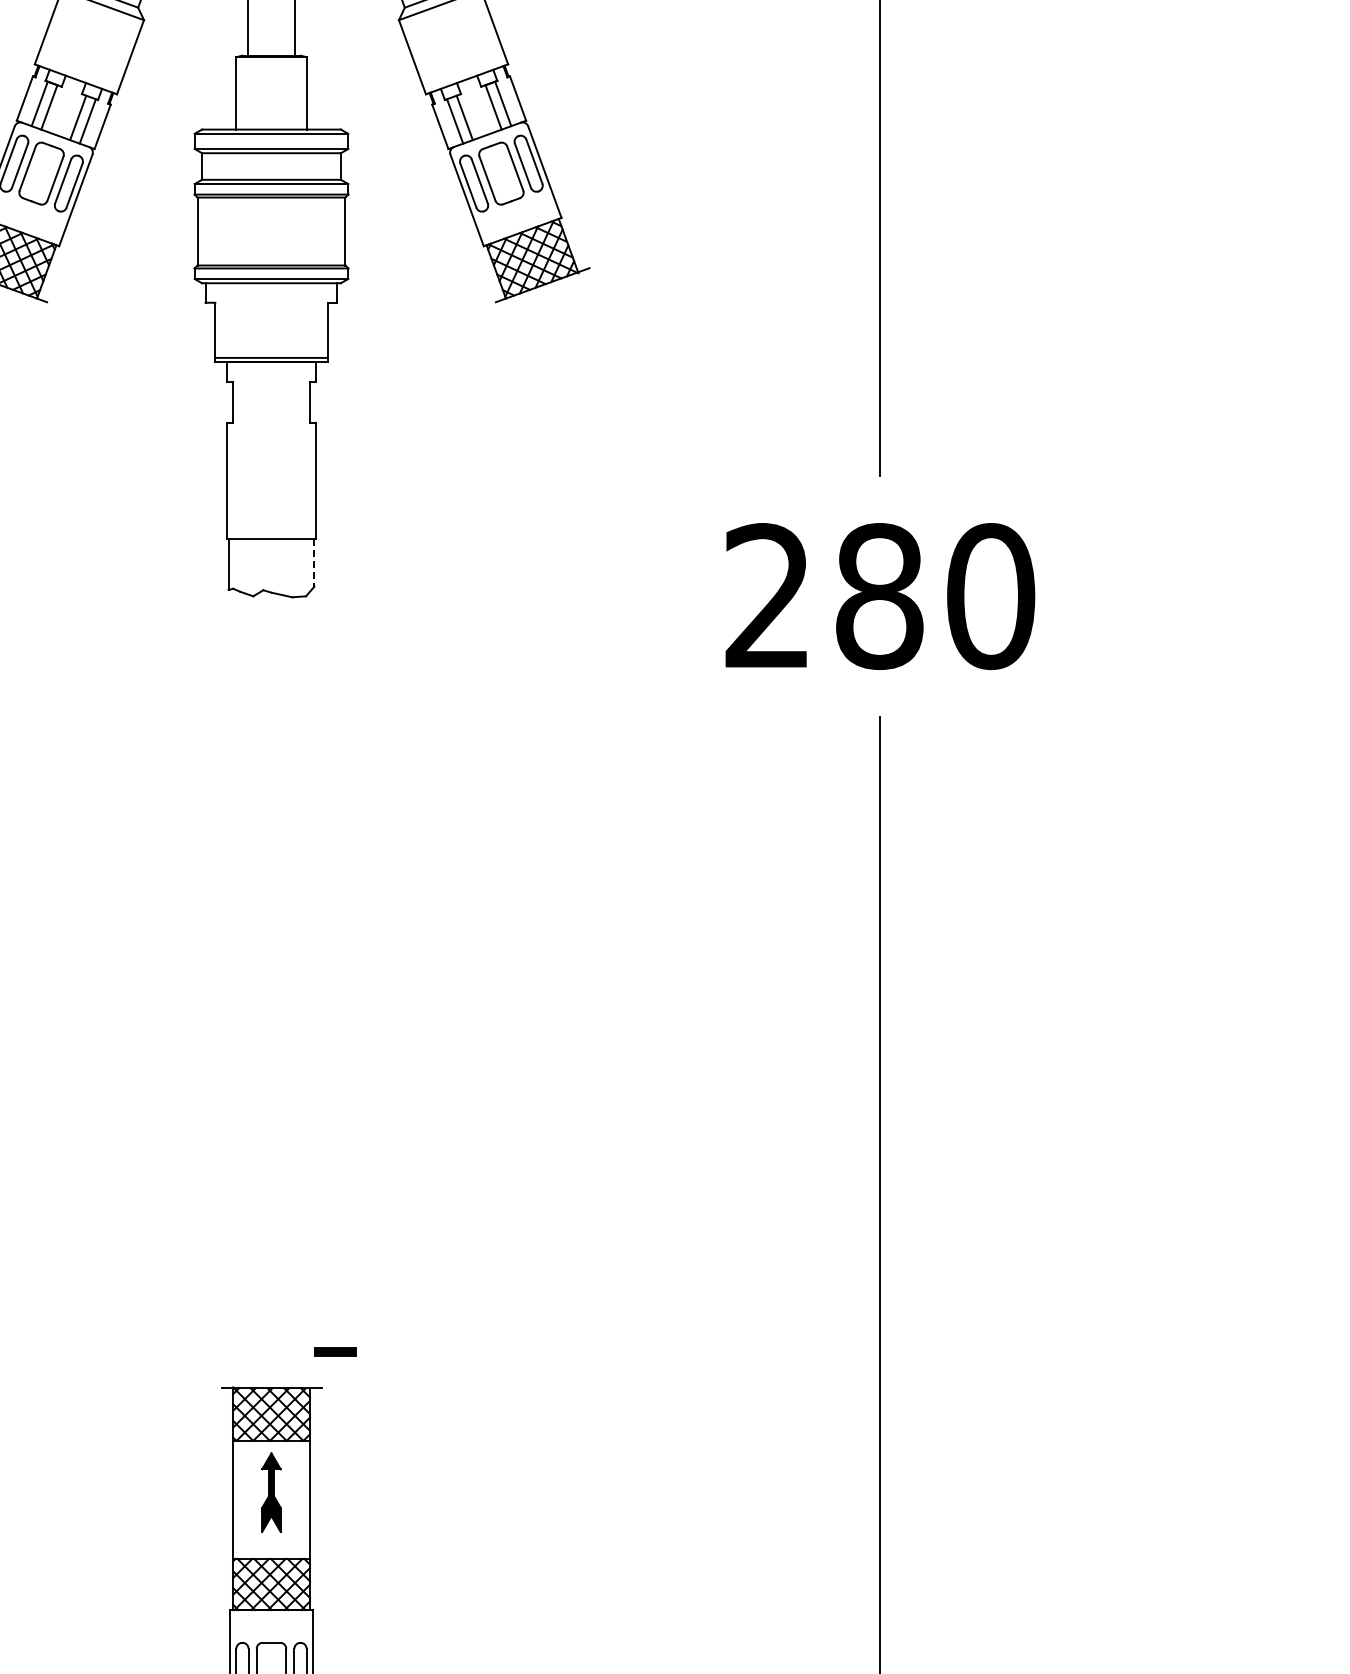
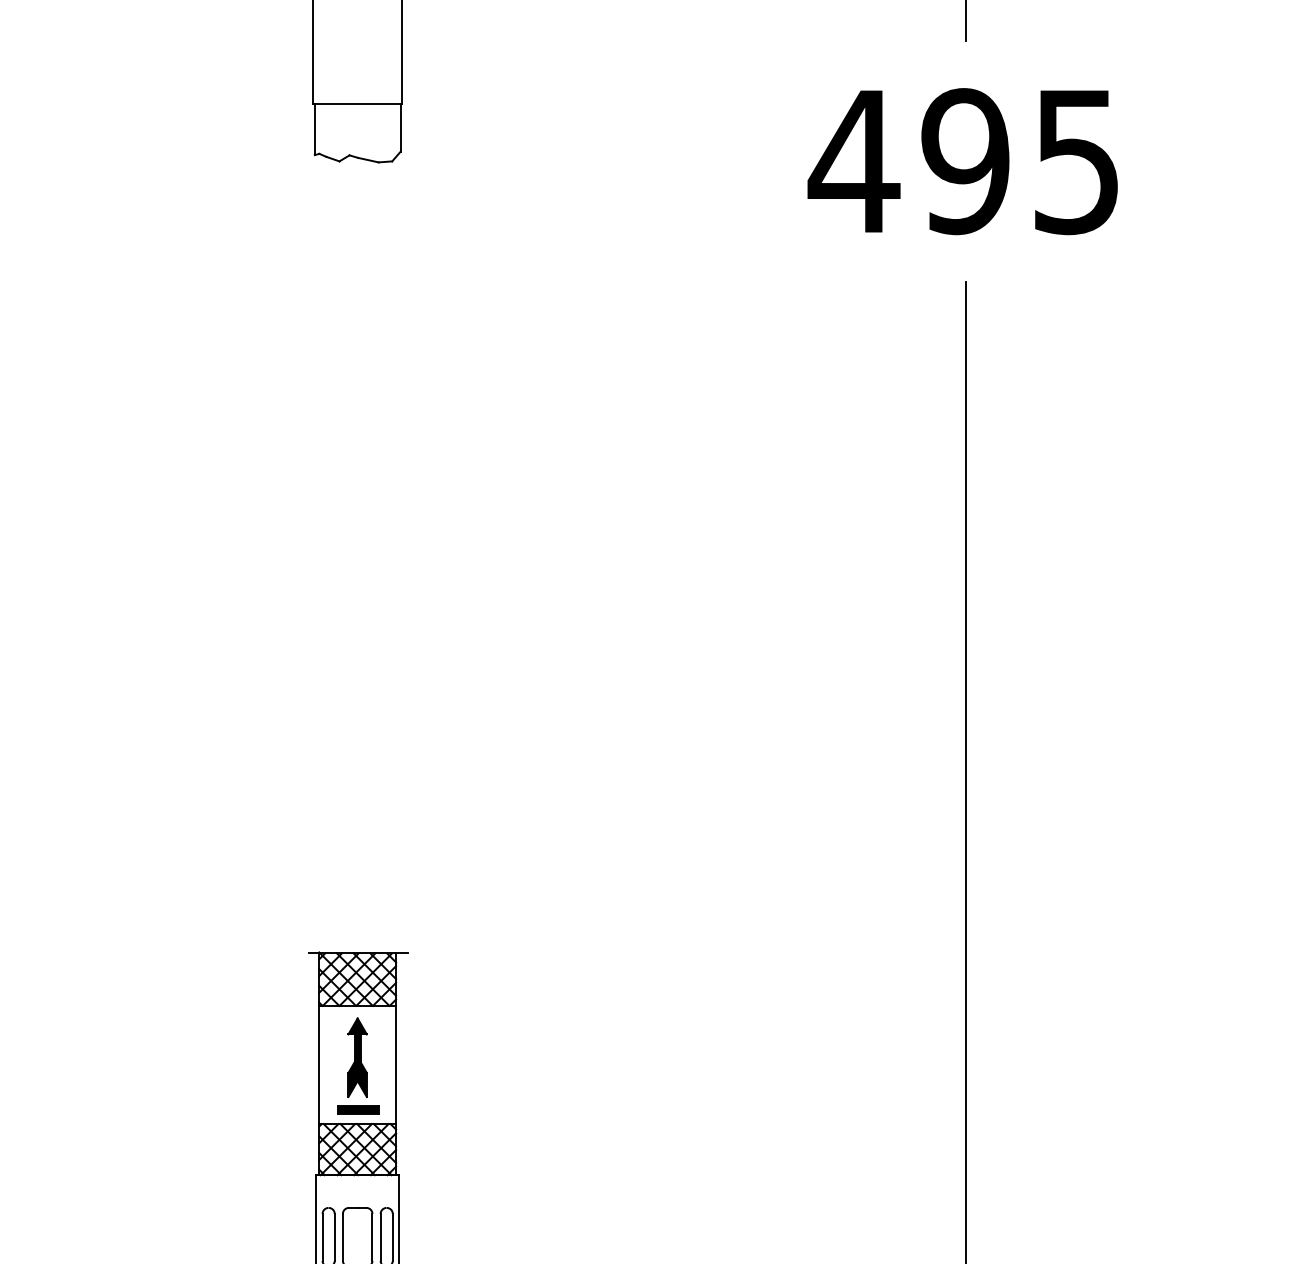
line: (314, 563) -> (400, 128), dashed -> solid
text: (878, 596) -> (964, 161), 280 -> 495
part: (335, 1351) -> (358, 1109), moved

